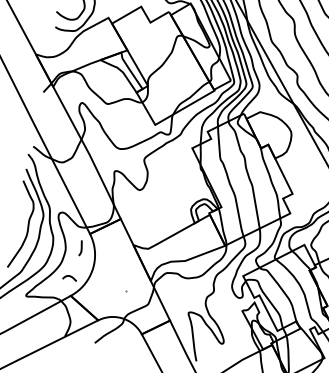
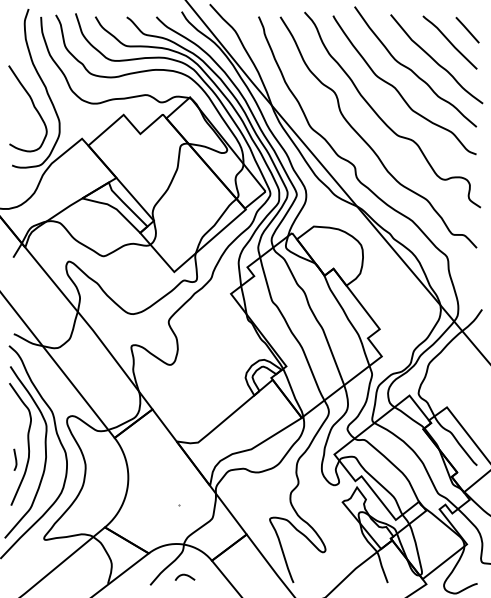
curve: (81, 248) -> (15, 459), moved
curve: (69, 276) -> (184, 575), moved

